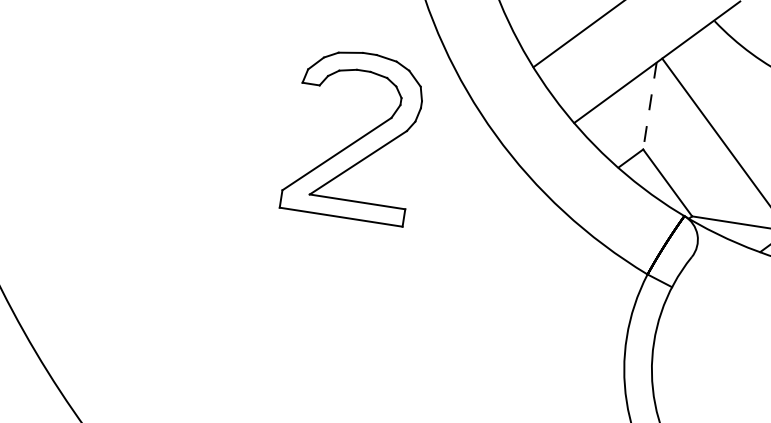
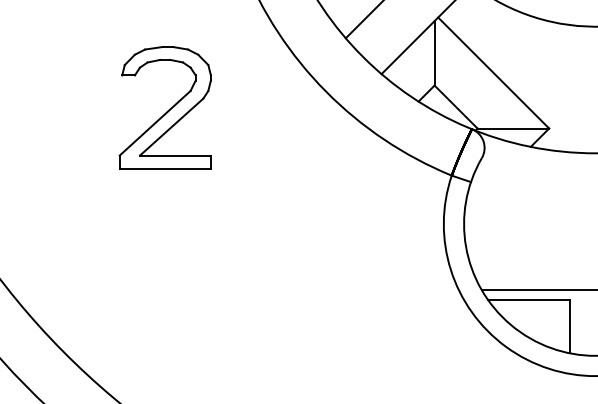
line: (649, 106) -> (434, 53), dashed -> solid
part: (352, 134) -> (164, 107), moved

